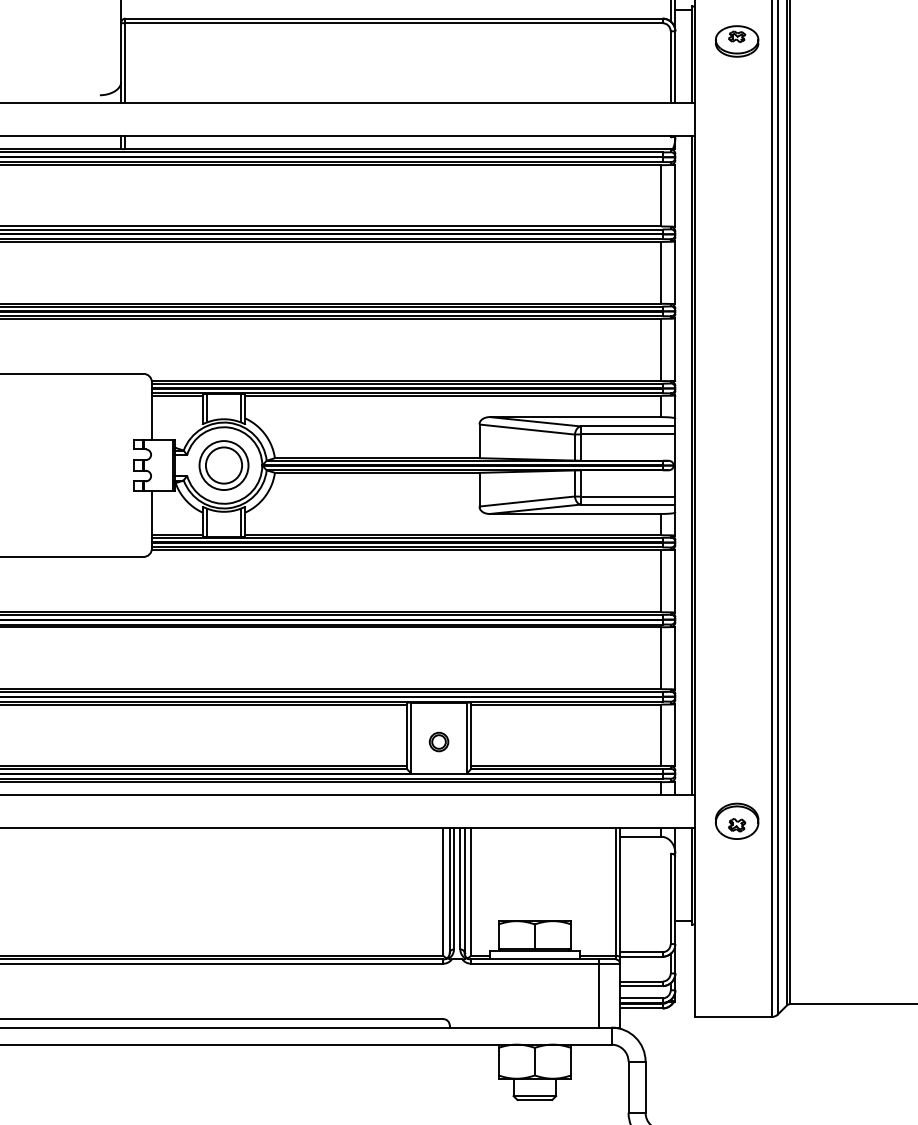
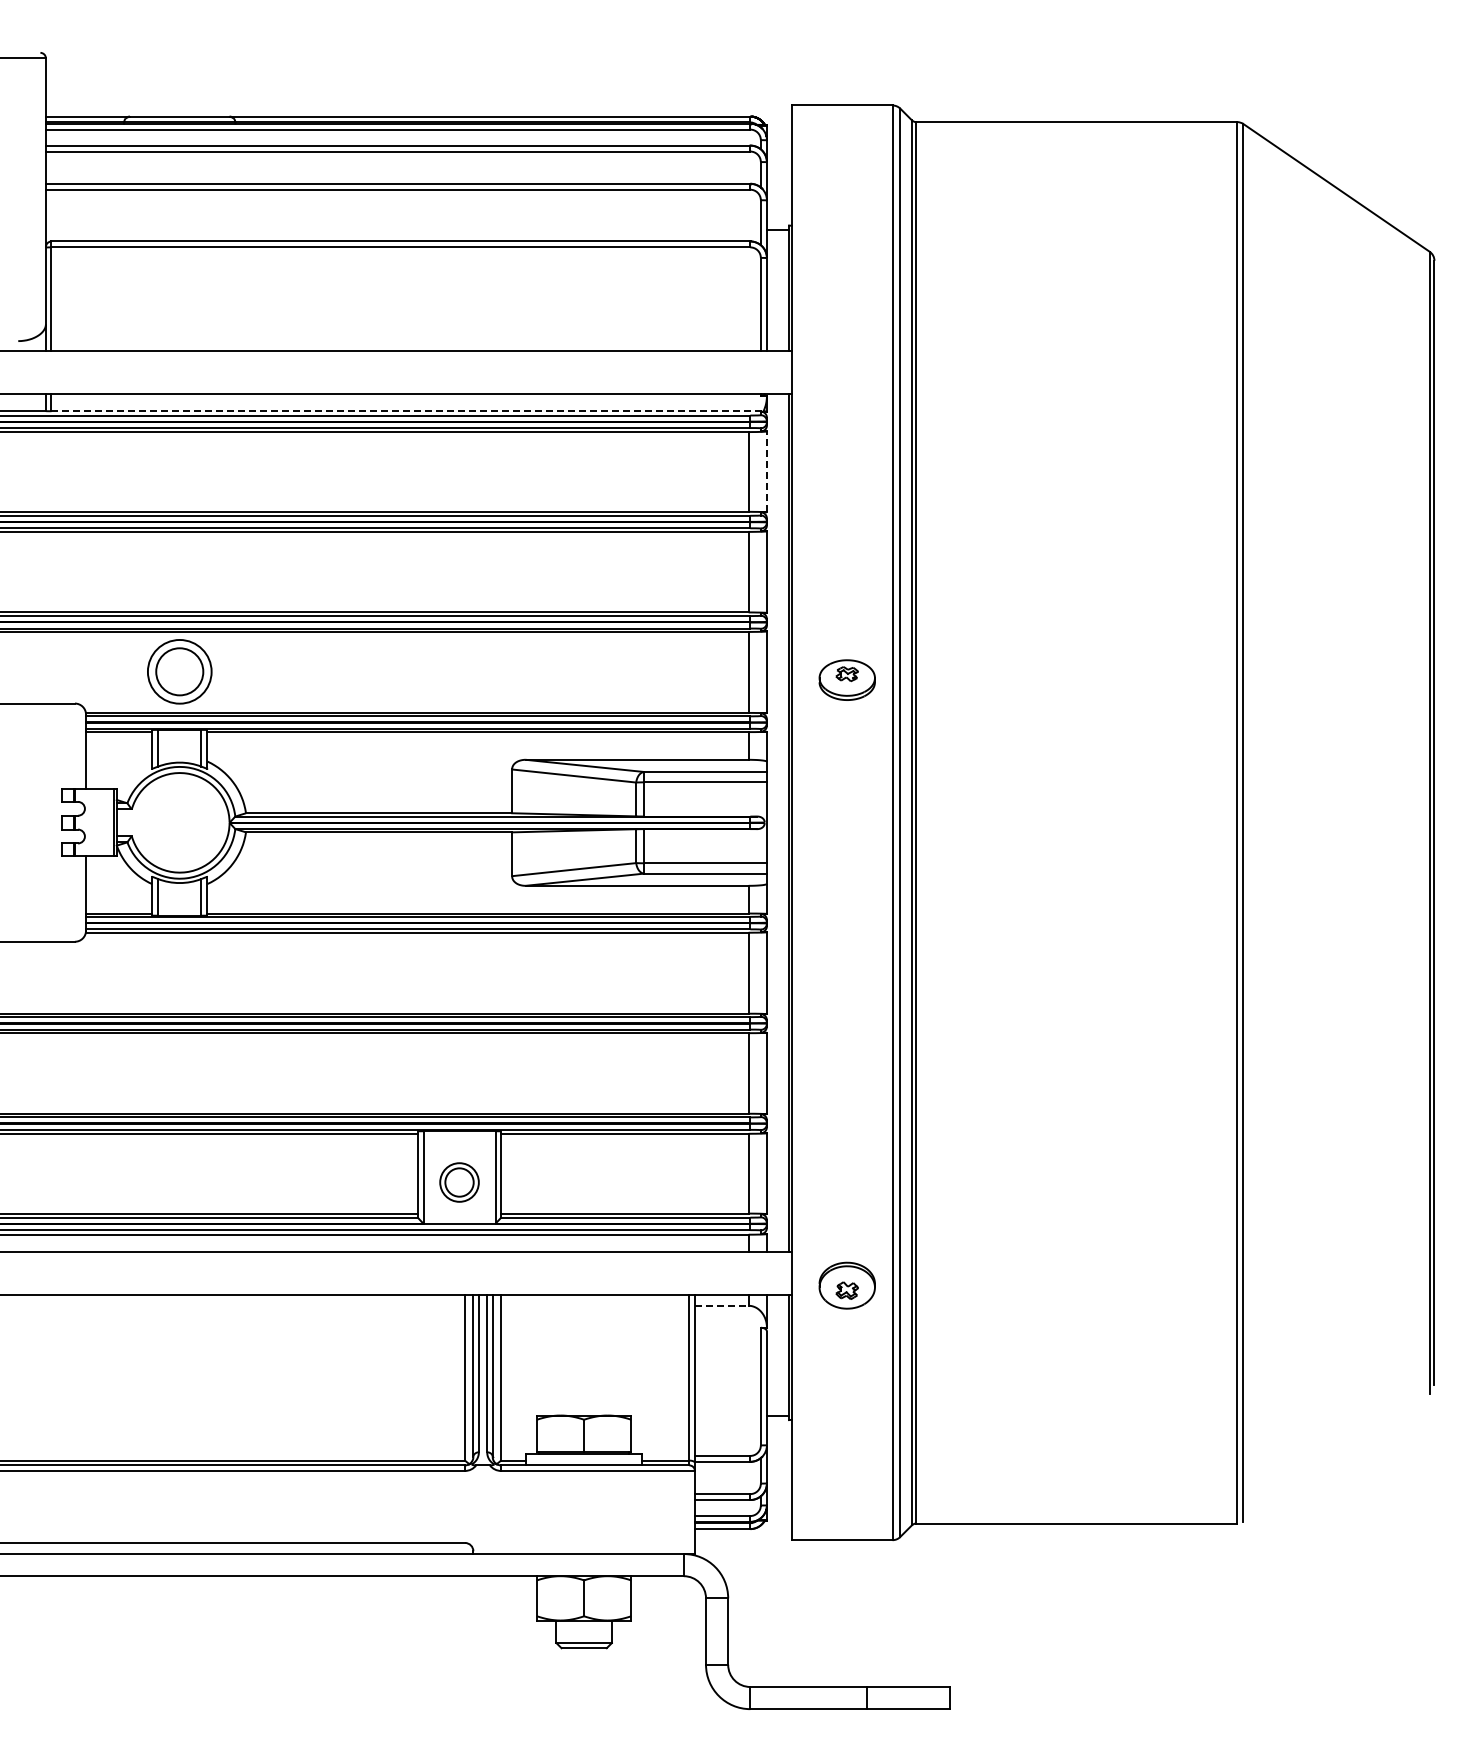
part: (736, 40) -> (846, 679), moved
line: (399, 149) -> (408, 411), solid -> dashed
line: (675, 195) -> (766, 471), solid -> dashed
part: (223, 465) -> (179, 671), moved
part: (439, 742) -> (459, 1182), size x1.6
line: (640, 836) -> (721, 1305), solid -> dashed
line: (598, 993) -> (667, 1509), removed

